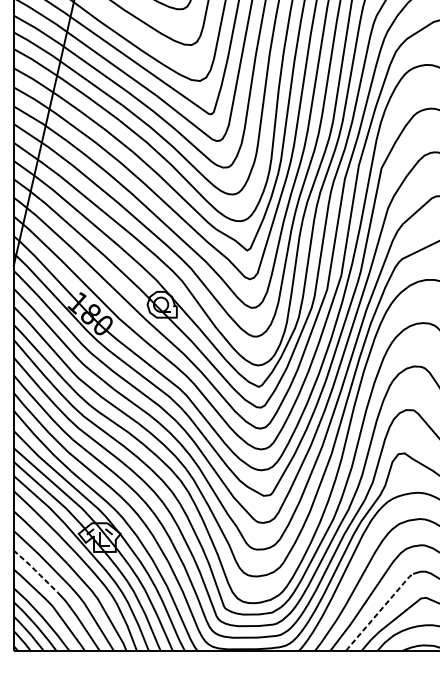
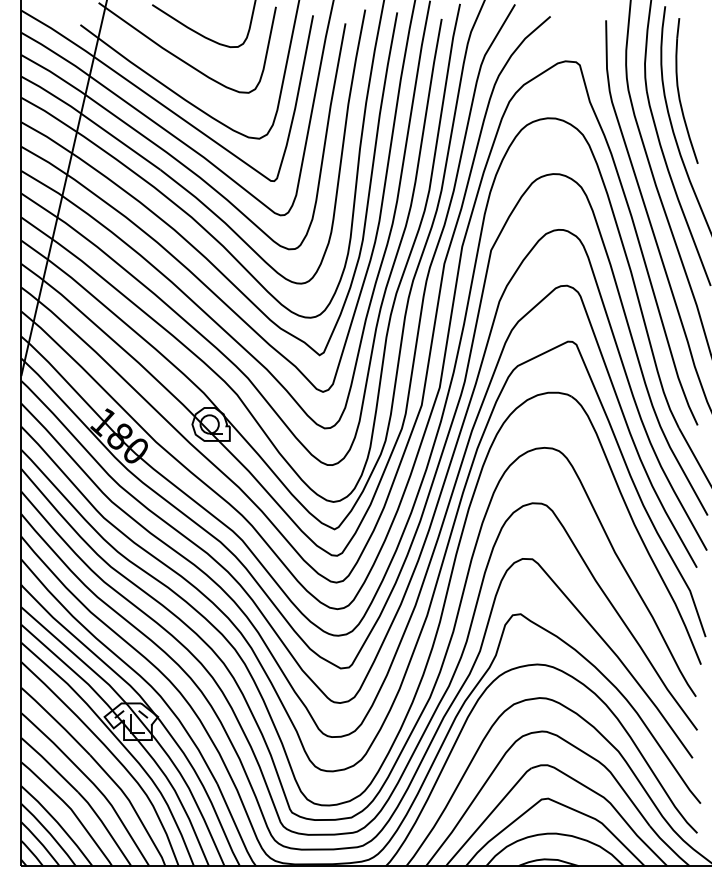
line: (35, 571) -> (49, 764), dashed -> solid
line: (379, 611) -> (488, 816), dashed -> solid

